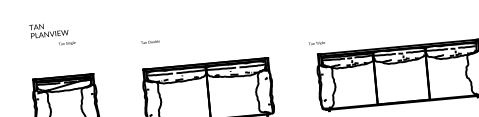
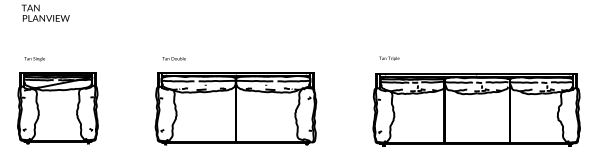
text: (149, 41) -> (173, 58), moved
text: (317, 43) -> (389, 58), moved
text: (67, 44) -> (34, 59), moved

